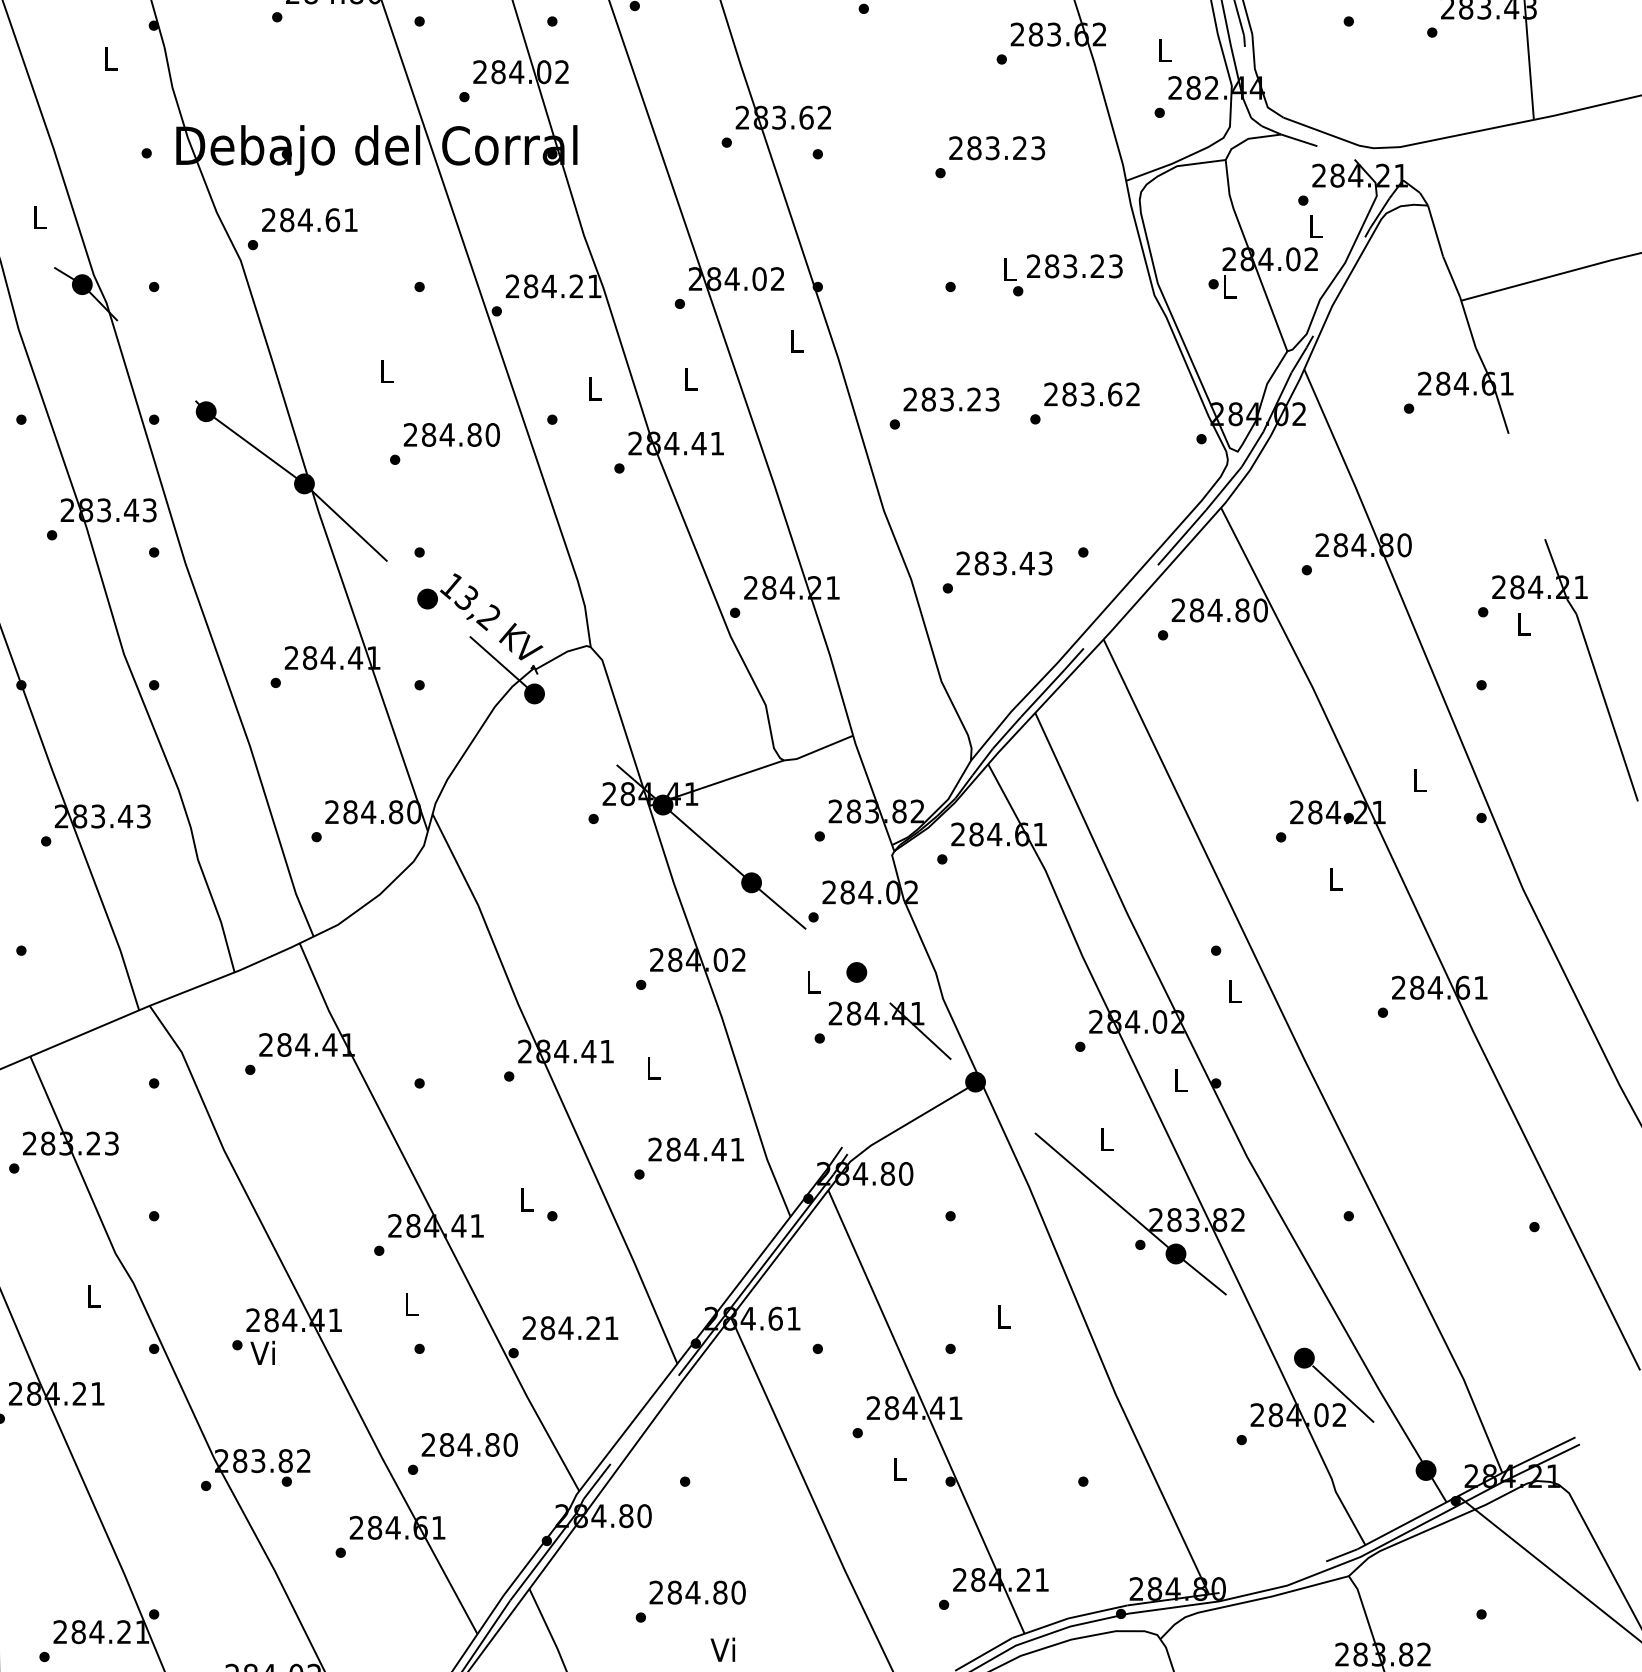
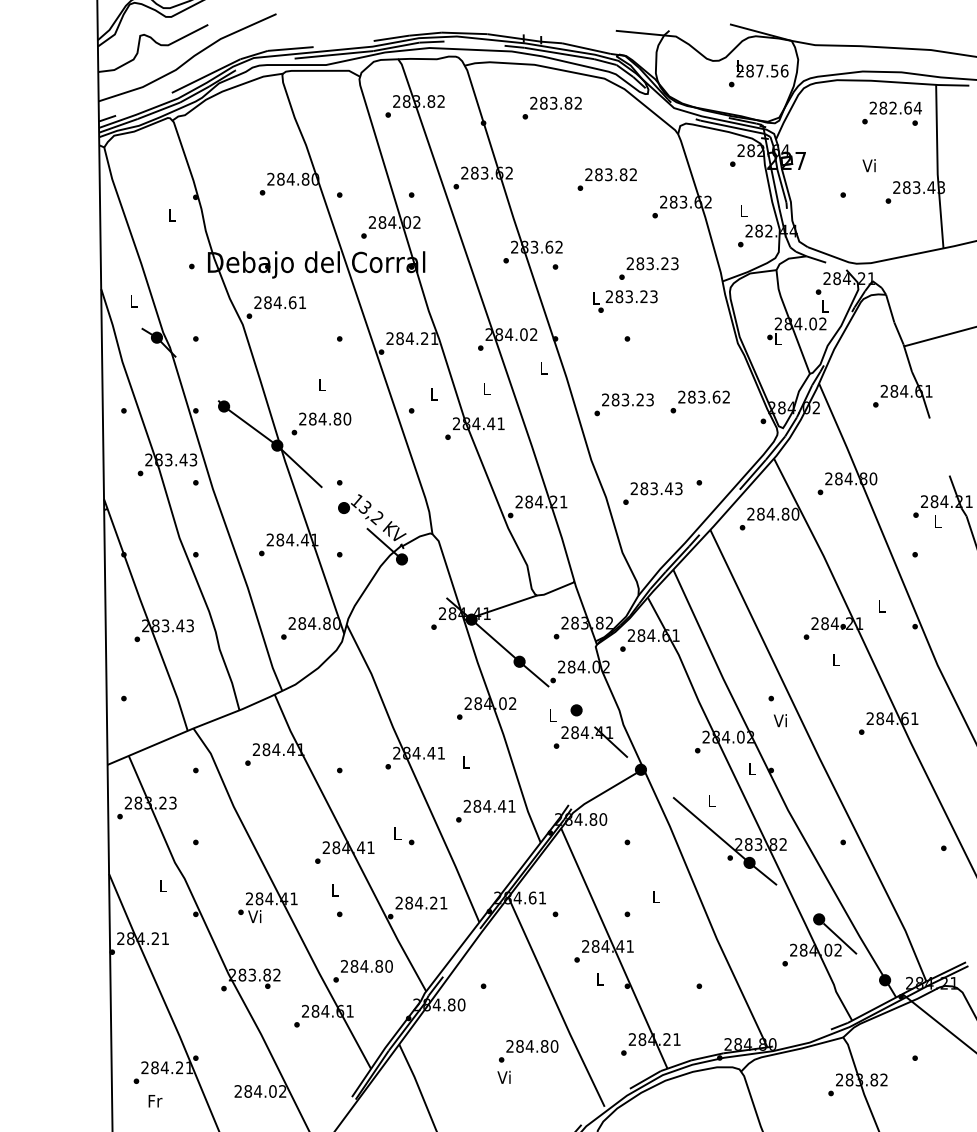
text: (1063, 275) -> (625, 301), moved
text: (445, 443) -> (321, 423), moved
text: (1231, 991) -> (779, 720), L -> Vi
text: (690, 1602) -> (528, 1051), moved

